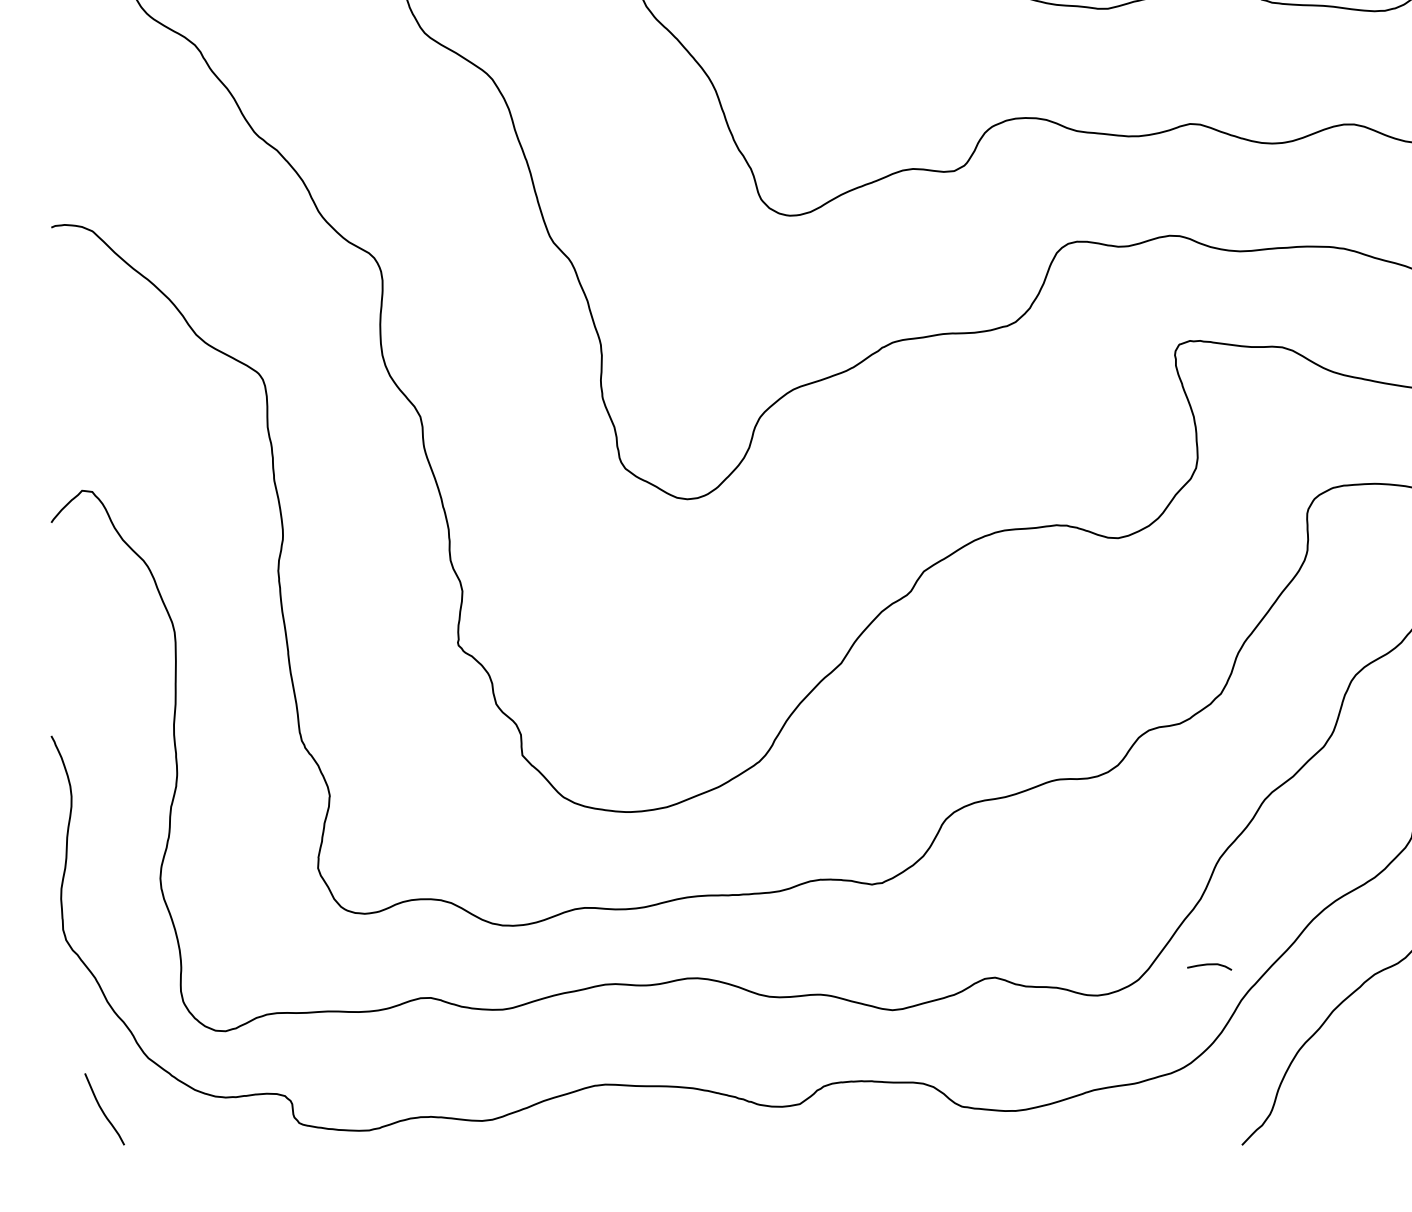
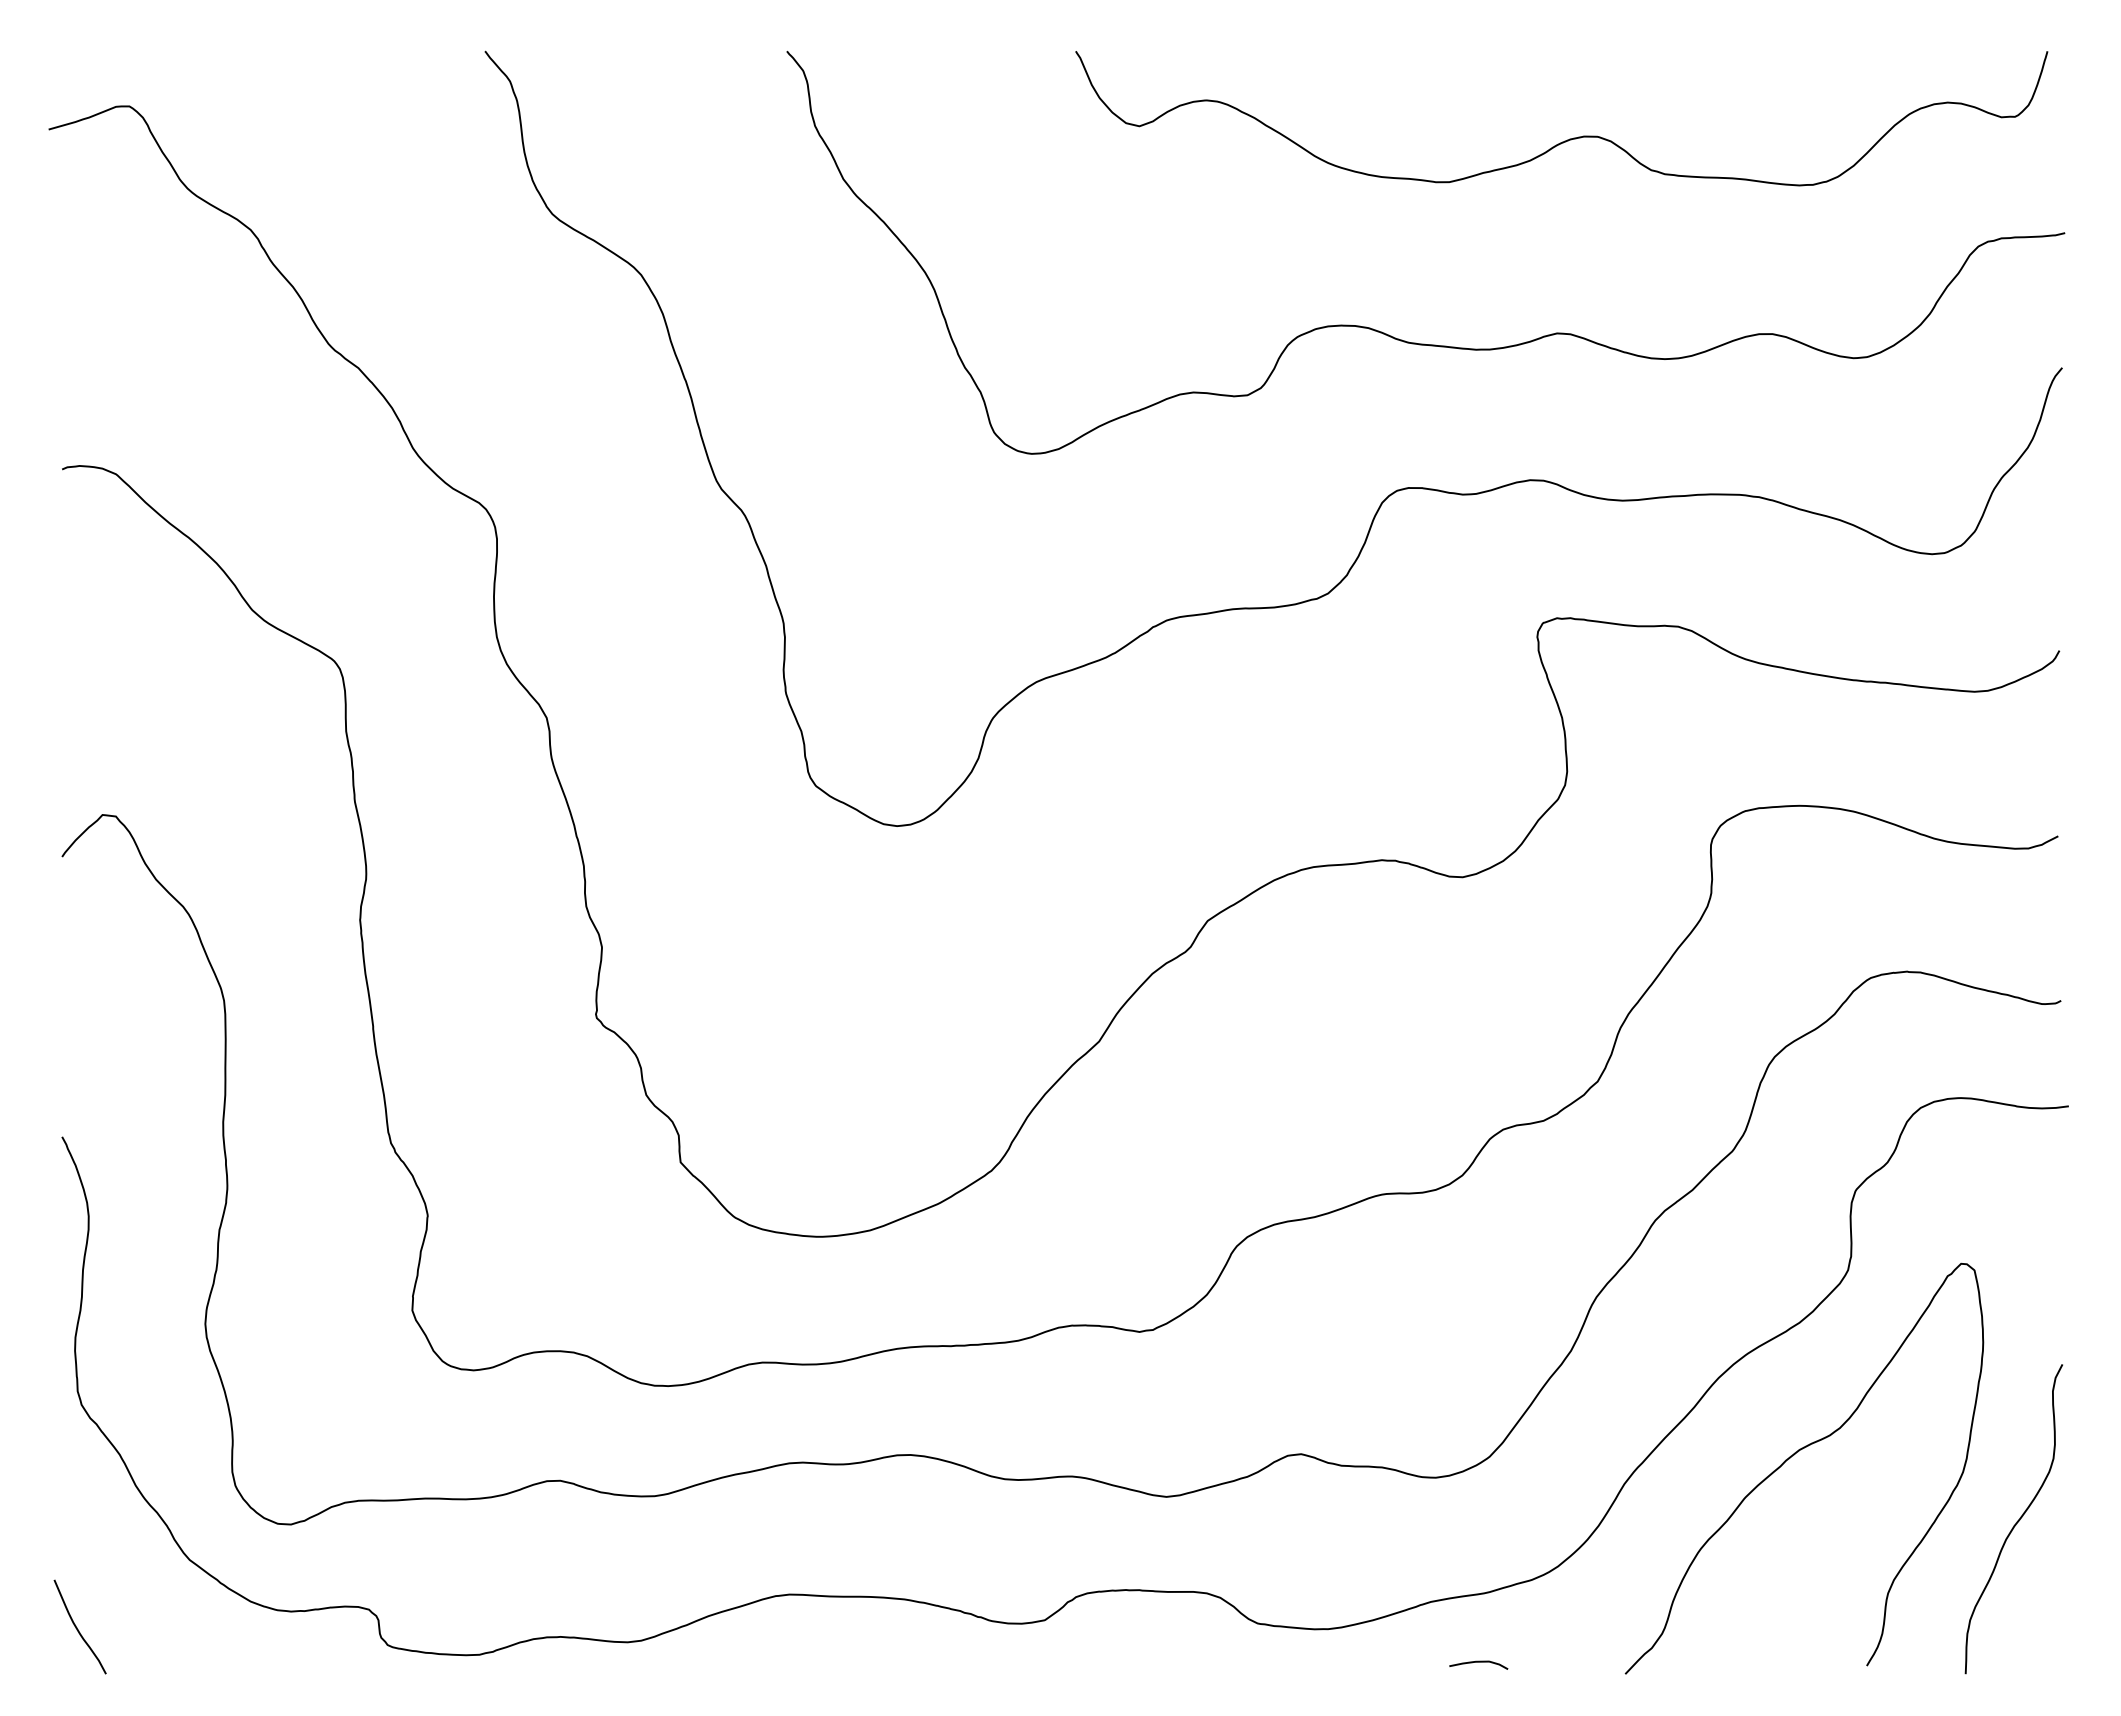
curve: (1209, 964) -> (1478, 1662), moved
curve: (102, 1109) -> (77, 1627), moved

